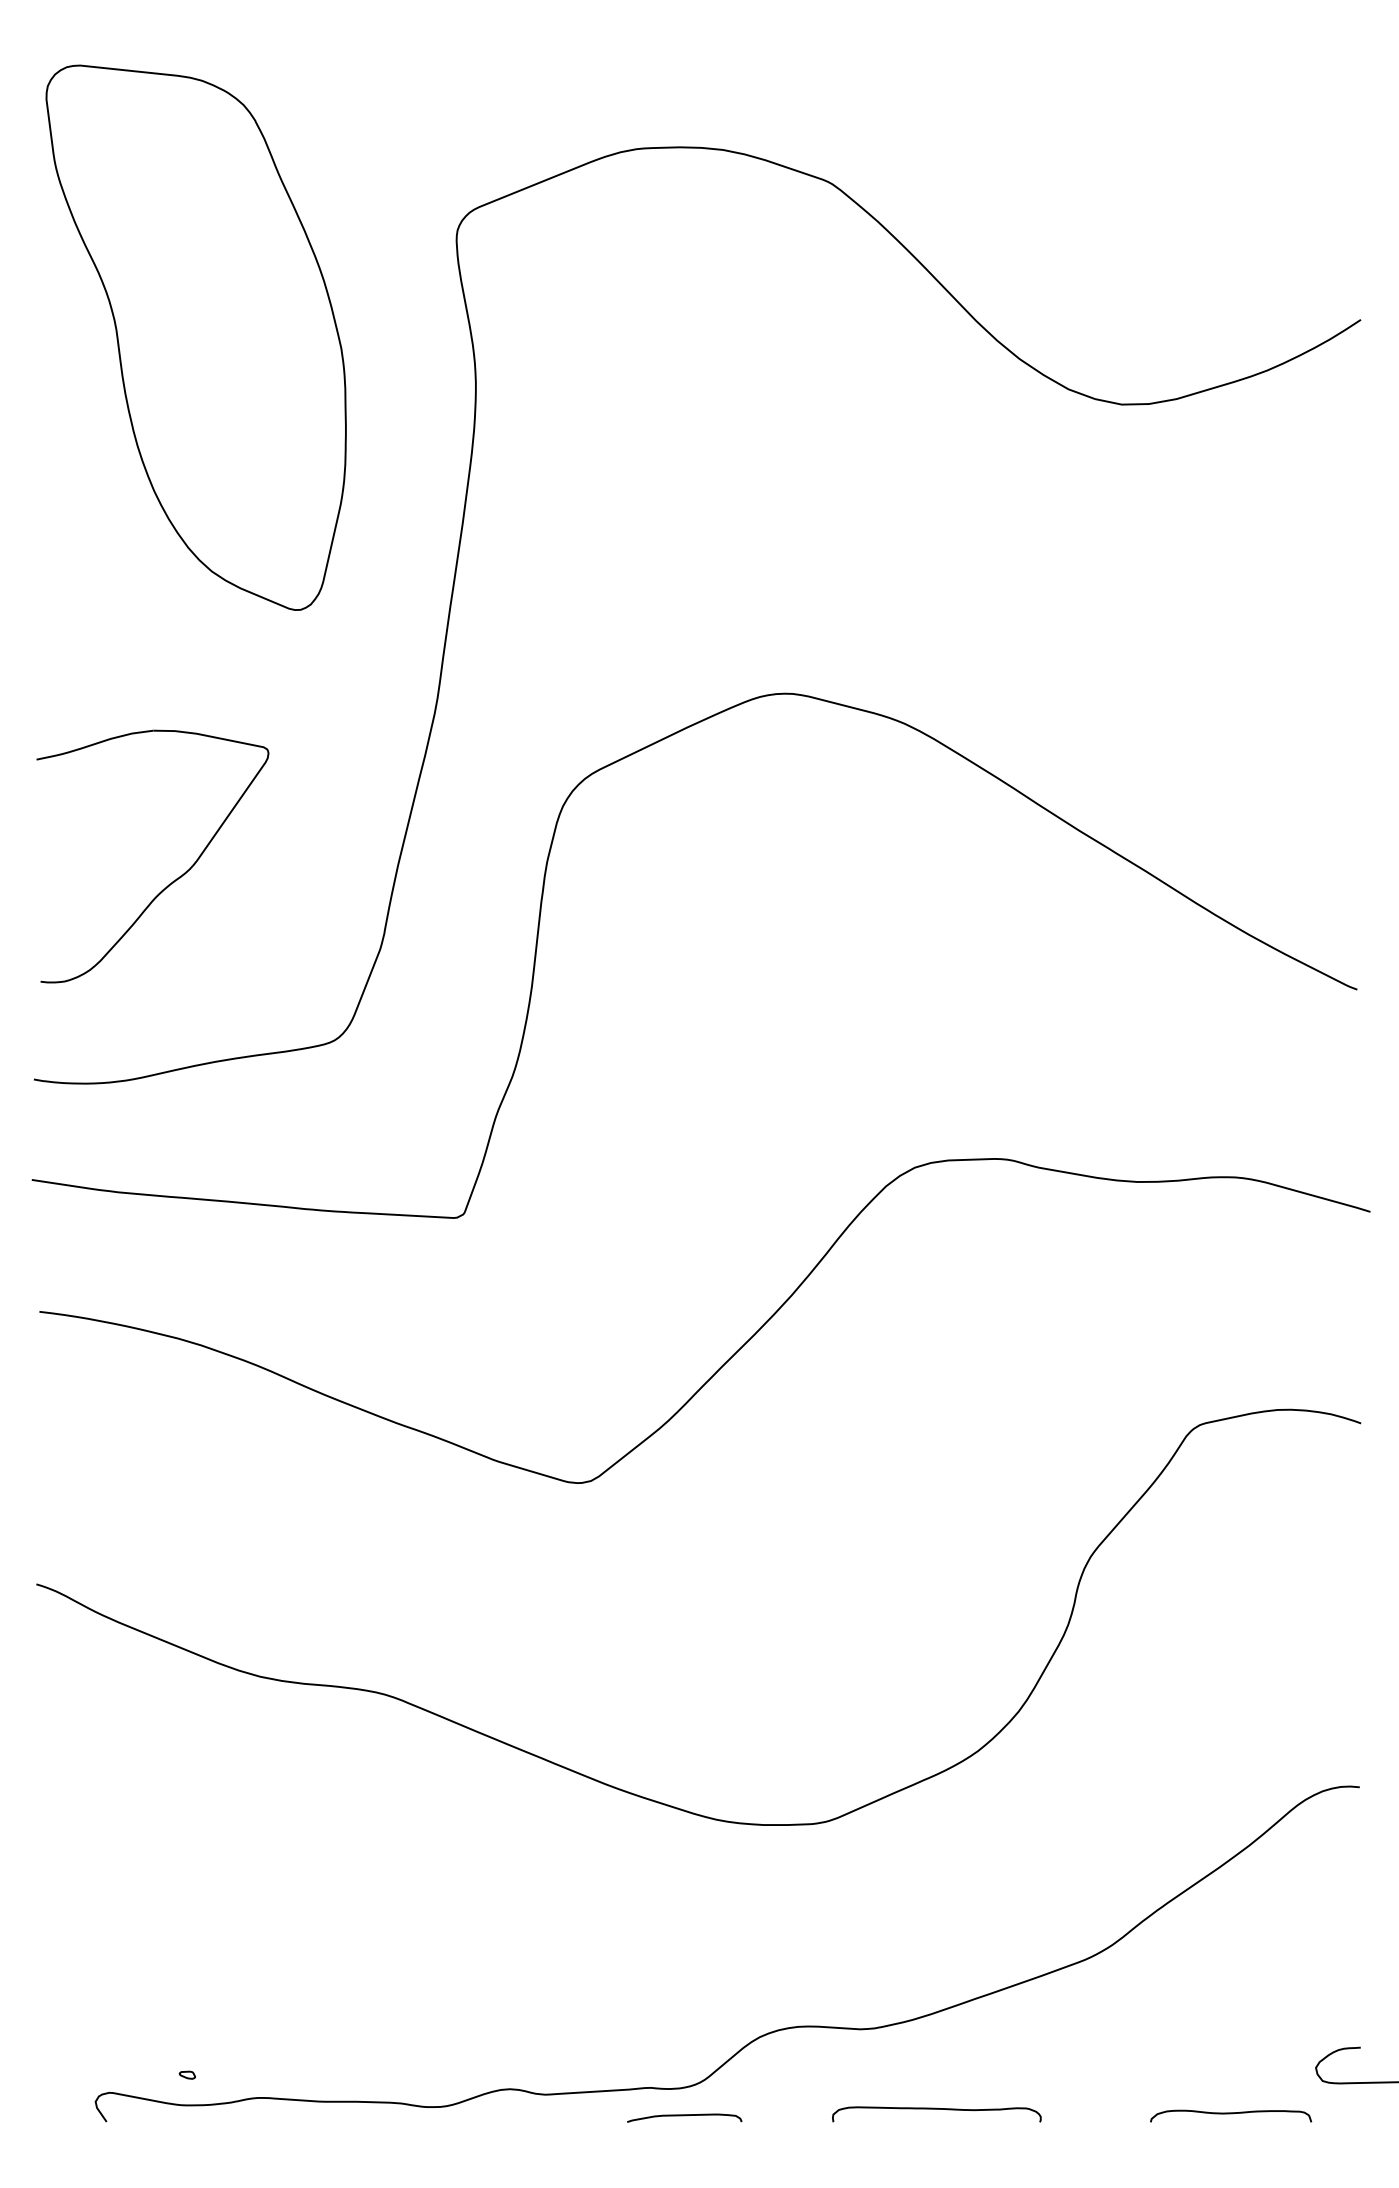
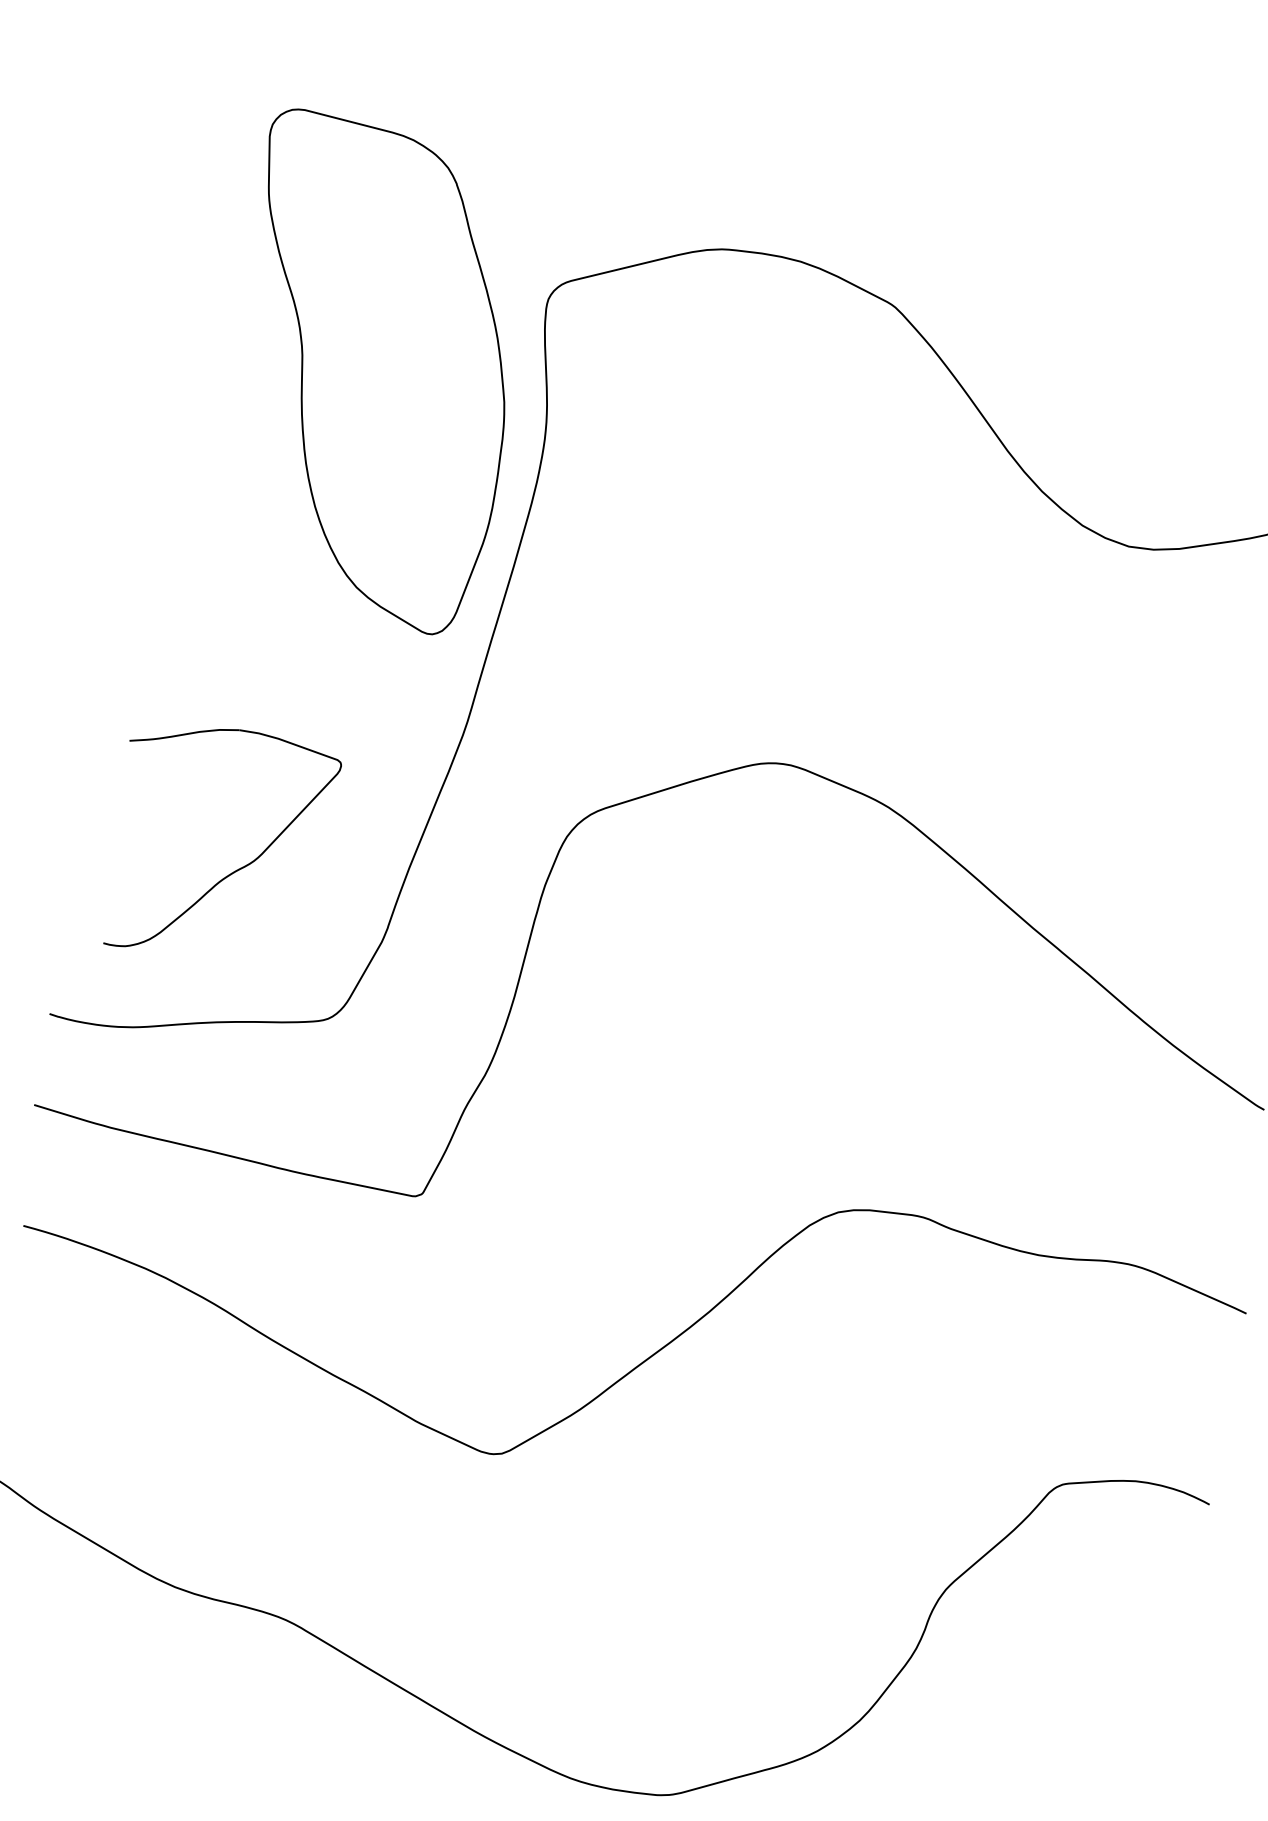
part: (195, 337) -> (373, 372), moved
part: (173, 880) -> (237, 869), moved

